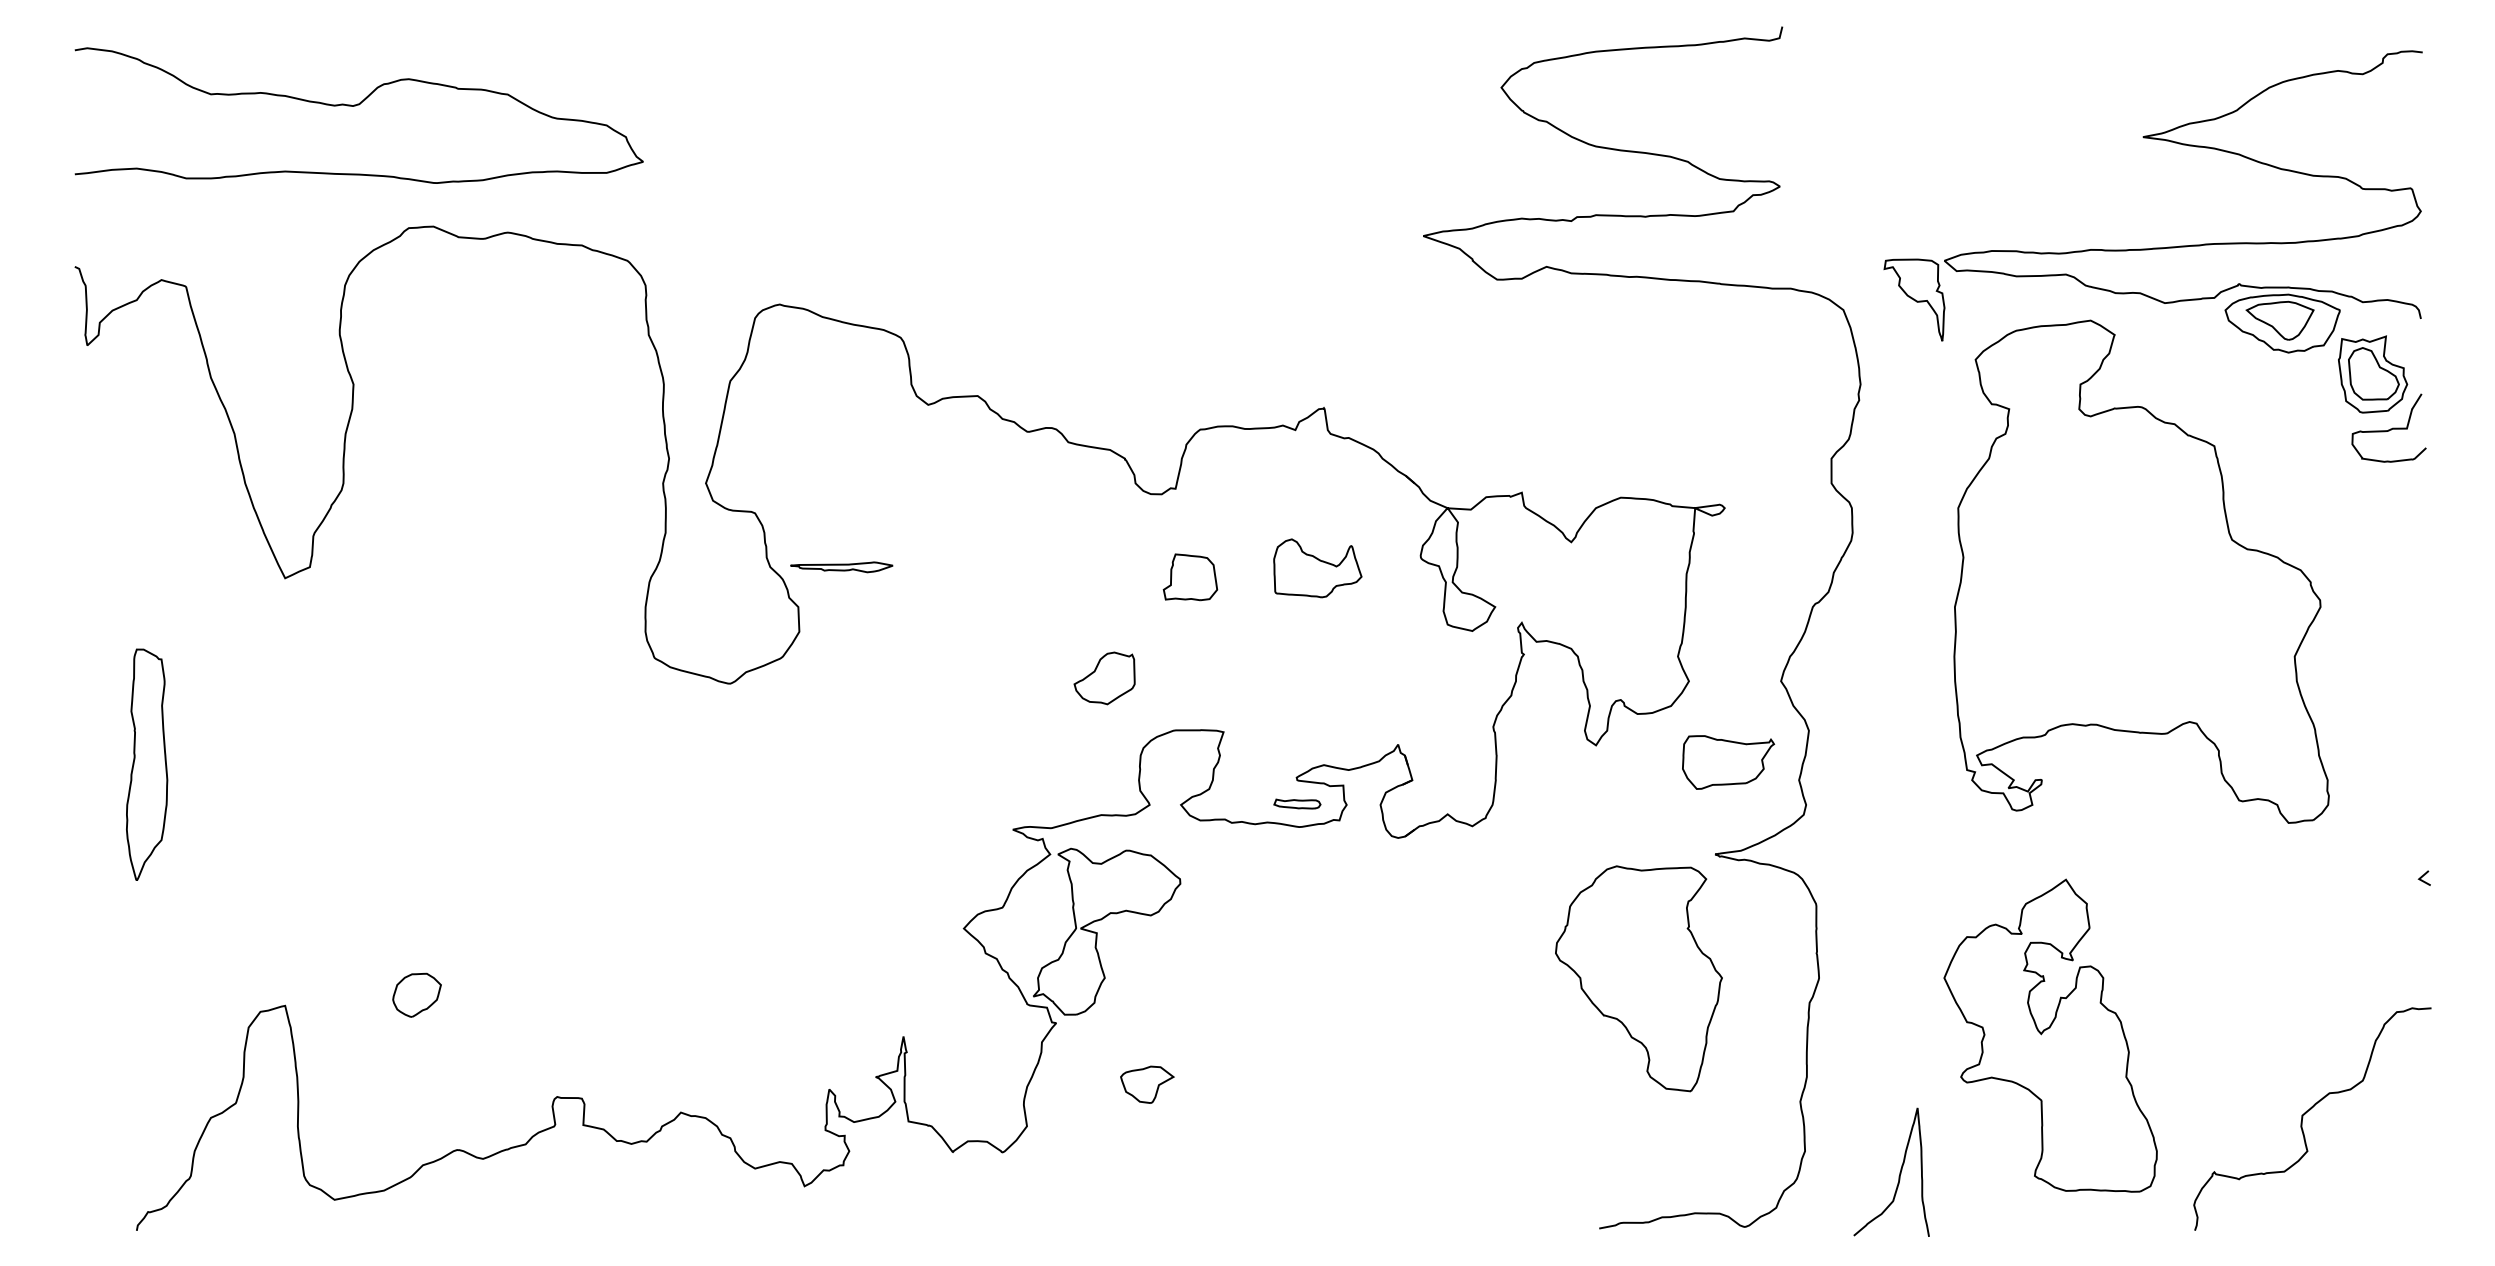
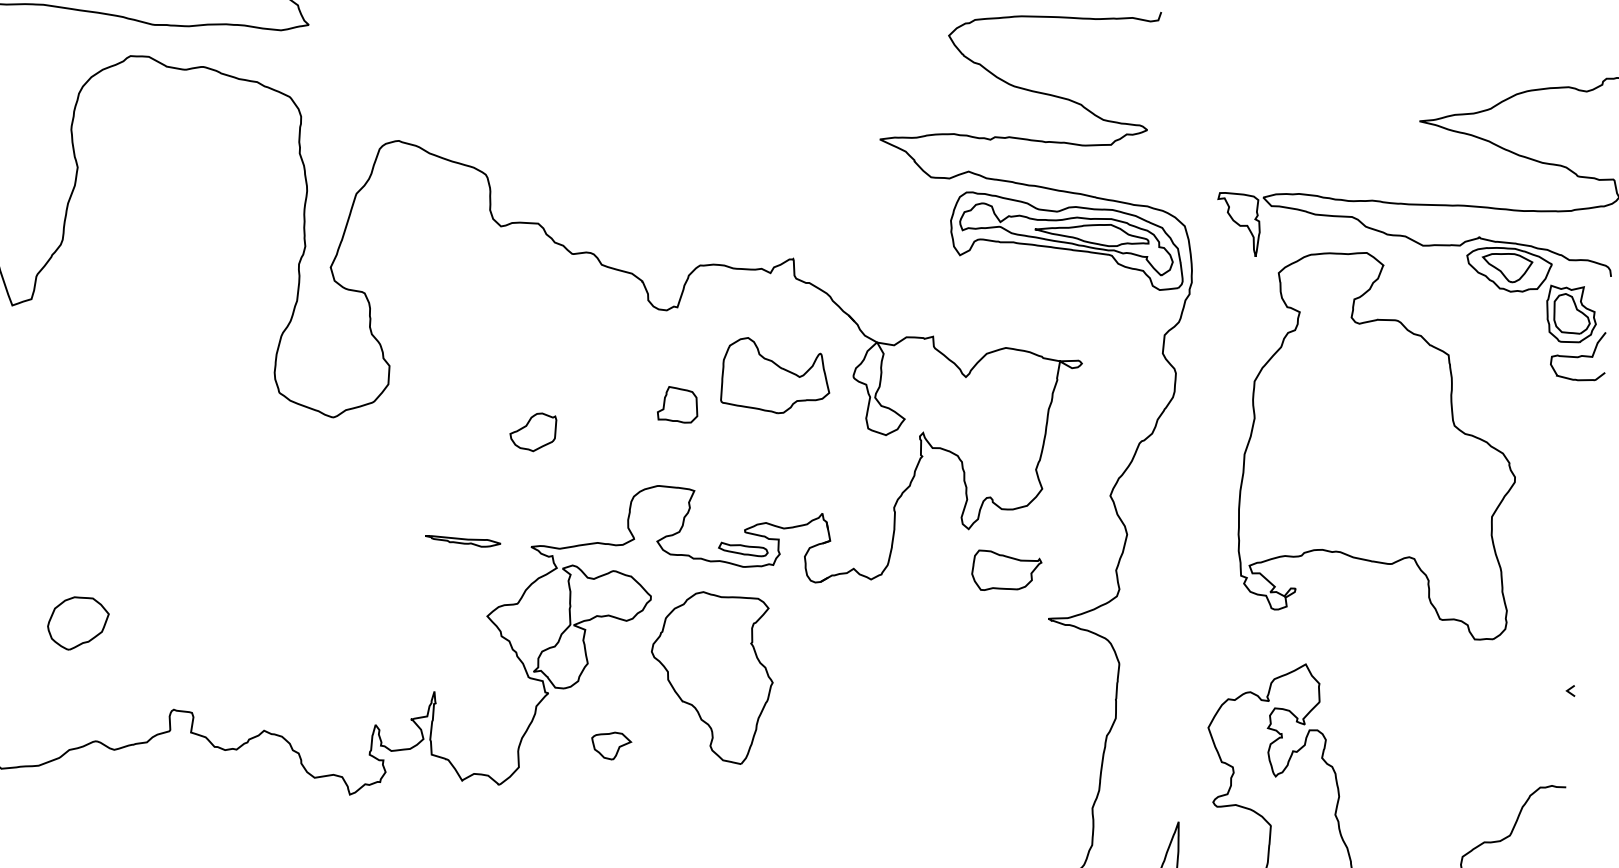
part: (1688, 346) -> (1067, 241), added
part: (841, 567) -> (462, 541), moved
part: (1317, 568) -> (776, 377), size x1.67
part: (1190, 577) -> (678, 405), moved
part: (1104, 678) -> (533, 431), moved
part: (1728, 762) -> (1006, 572), moved
part: (1297, 803) -> (743, 549), size x1.43
part: (1638, 978) -> (710, 676), moved
part: (416, 995) -> (77, 623), size x1.67

